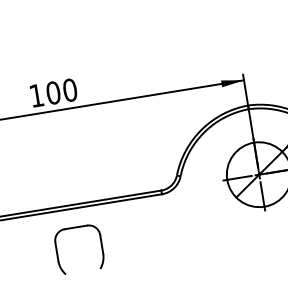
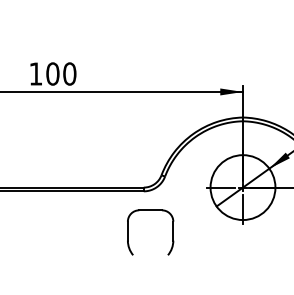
part: (75, 227) -> (150, 210), moved

